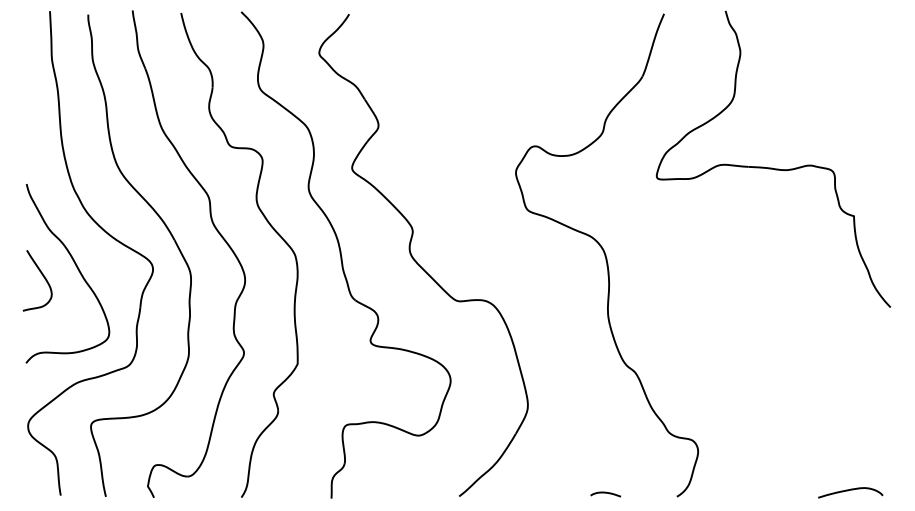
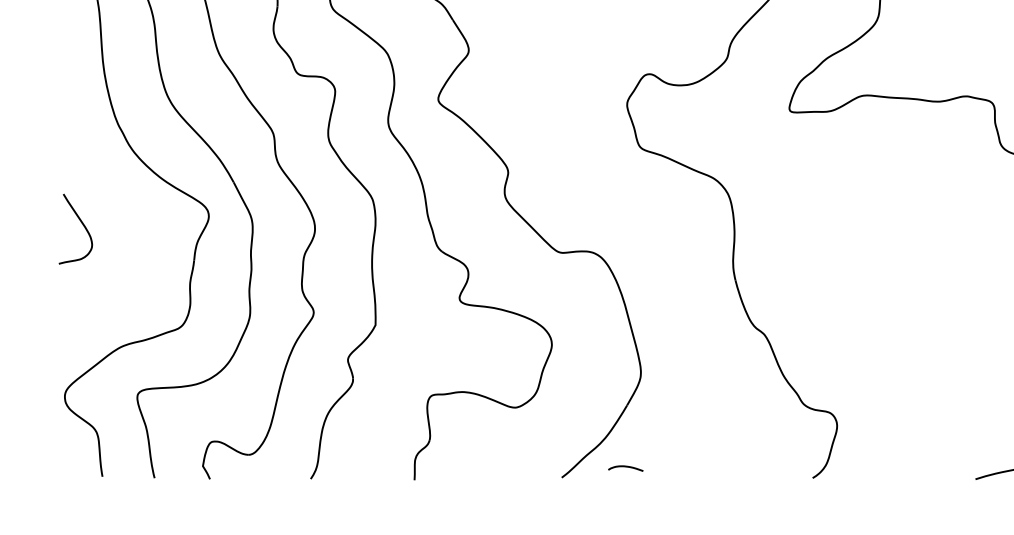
curve: (77, 269) -> (121, 216), removed
curve: (605, 493) -> (625, 467), moved

